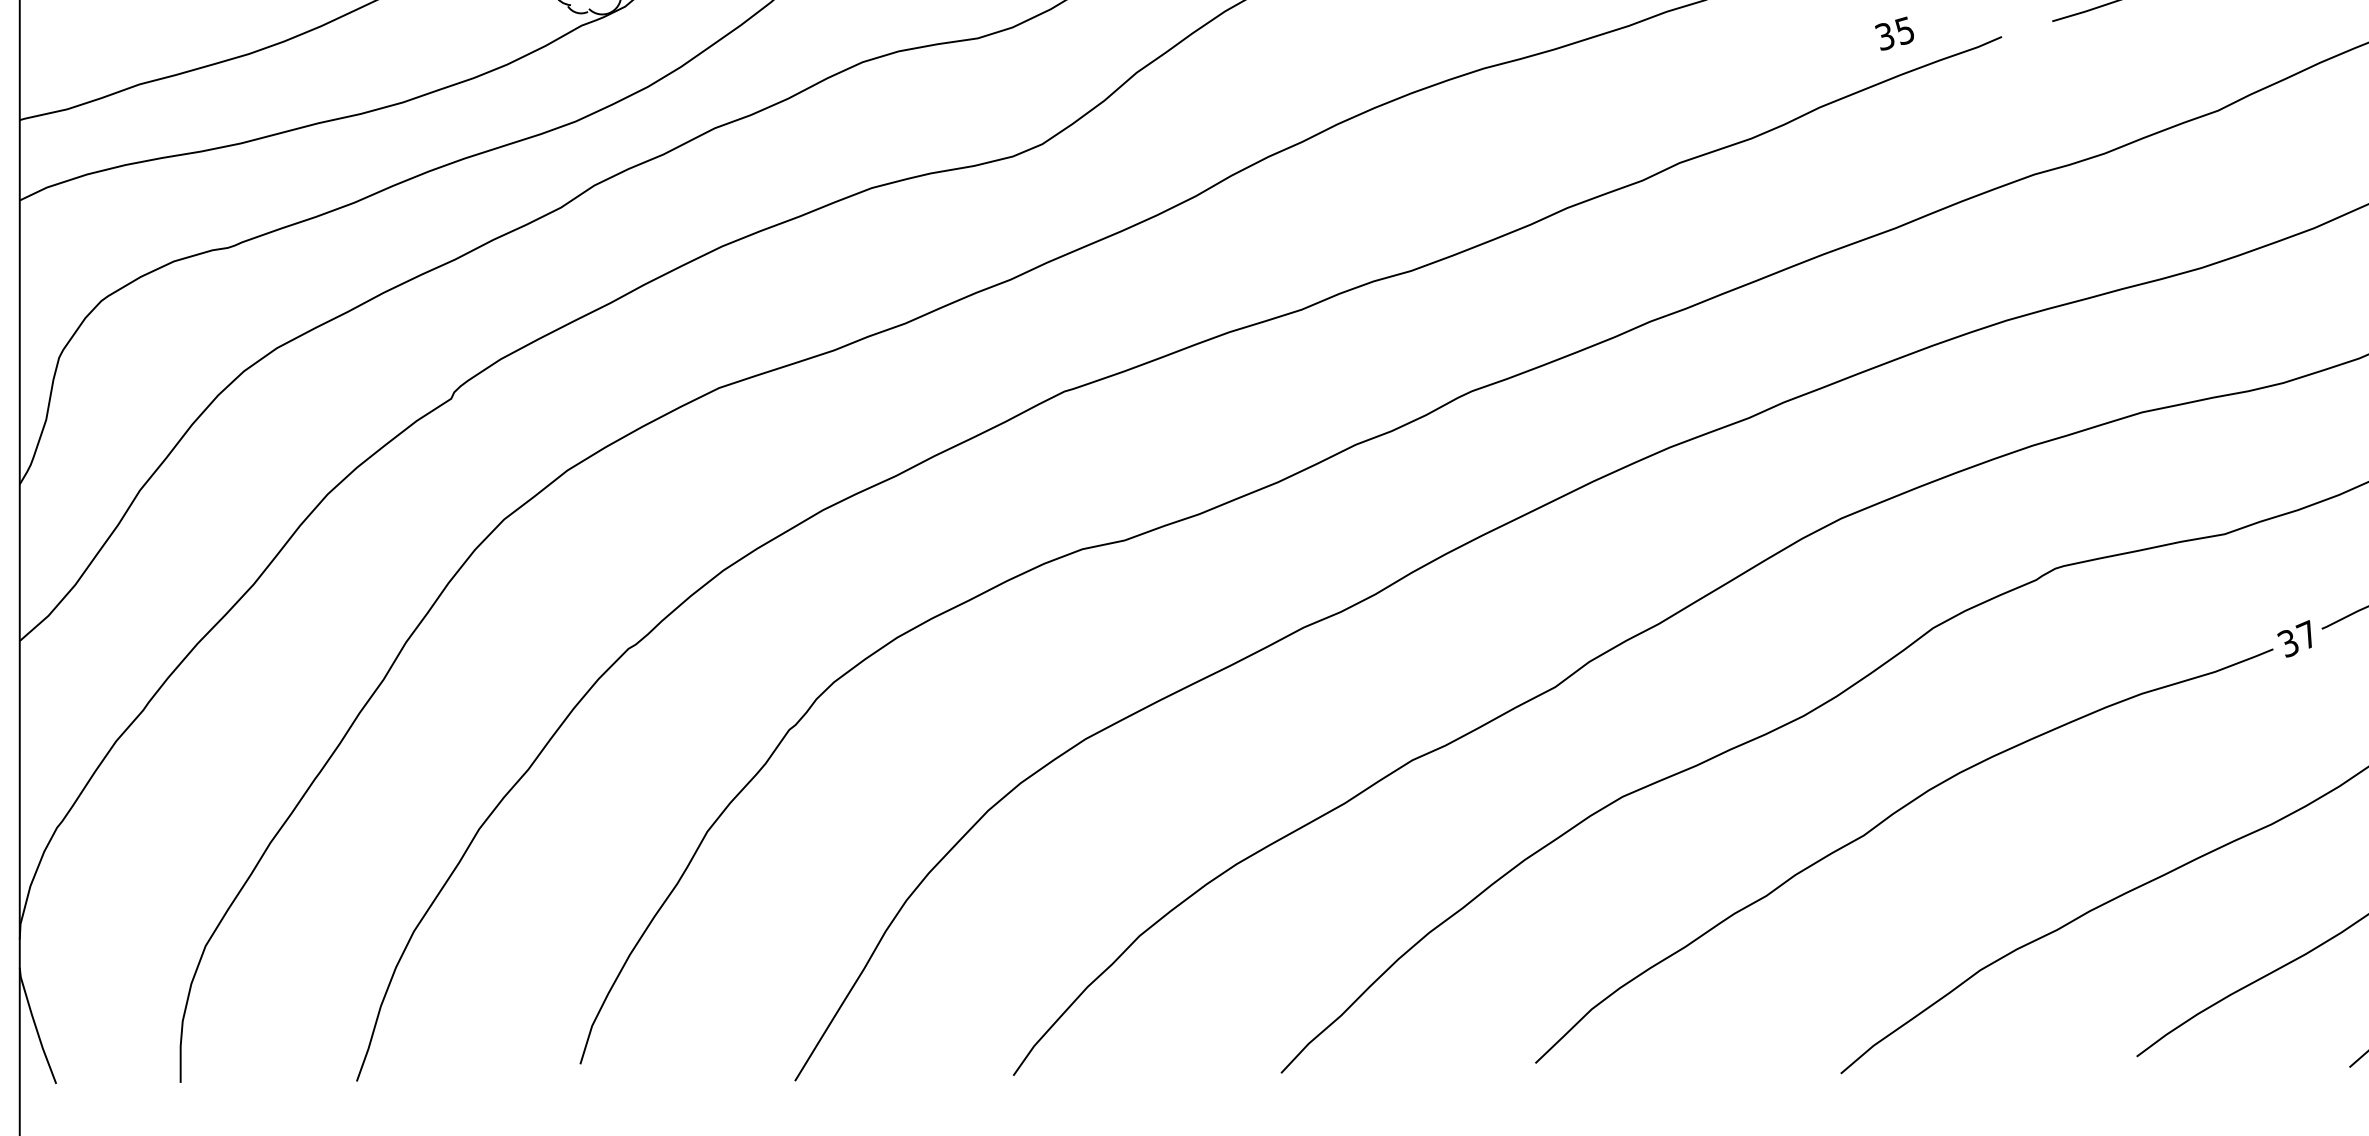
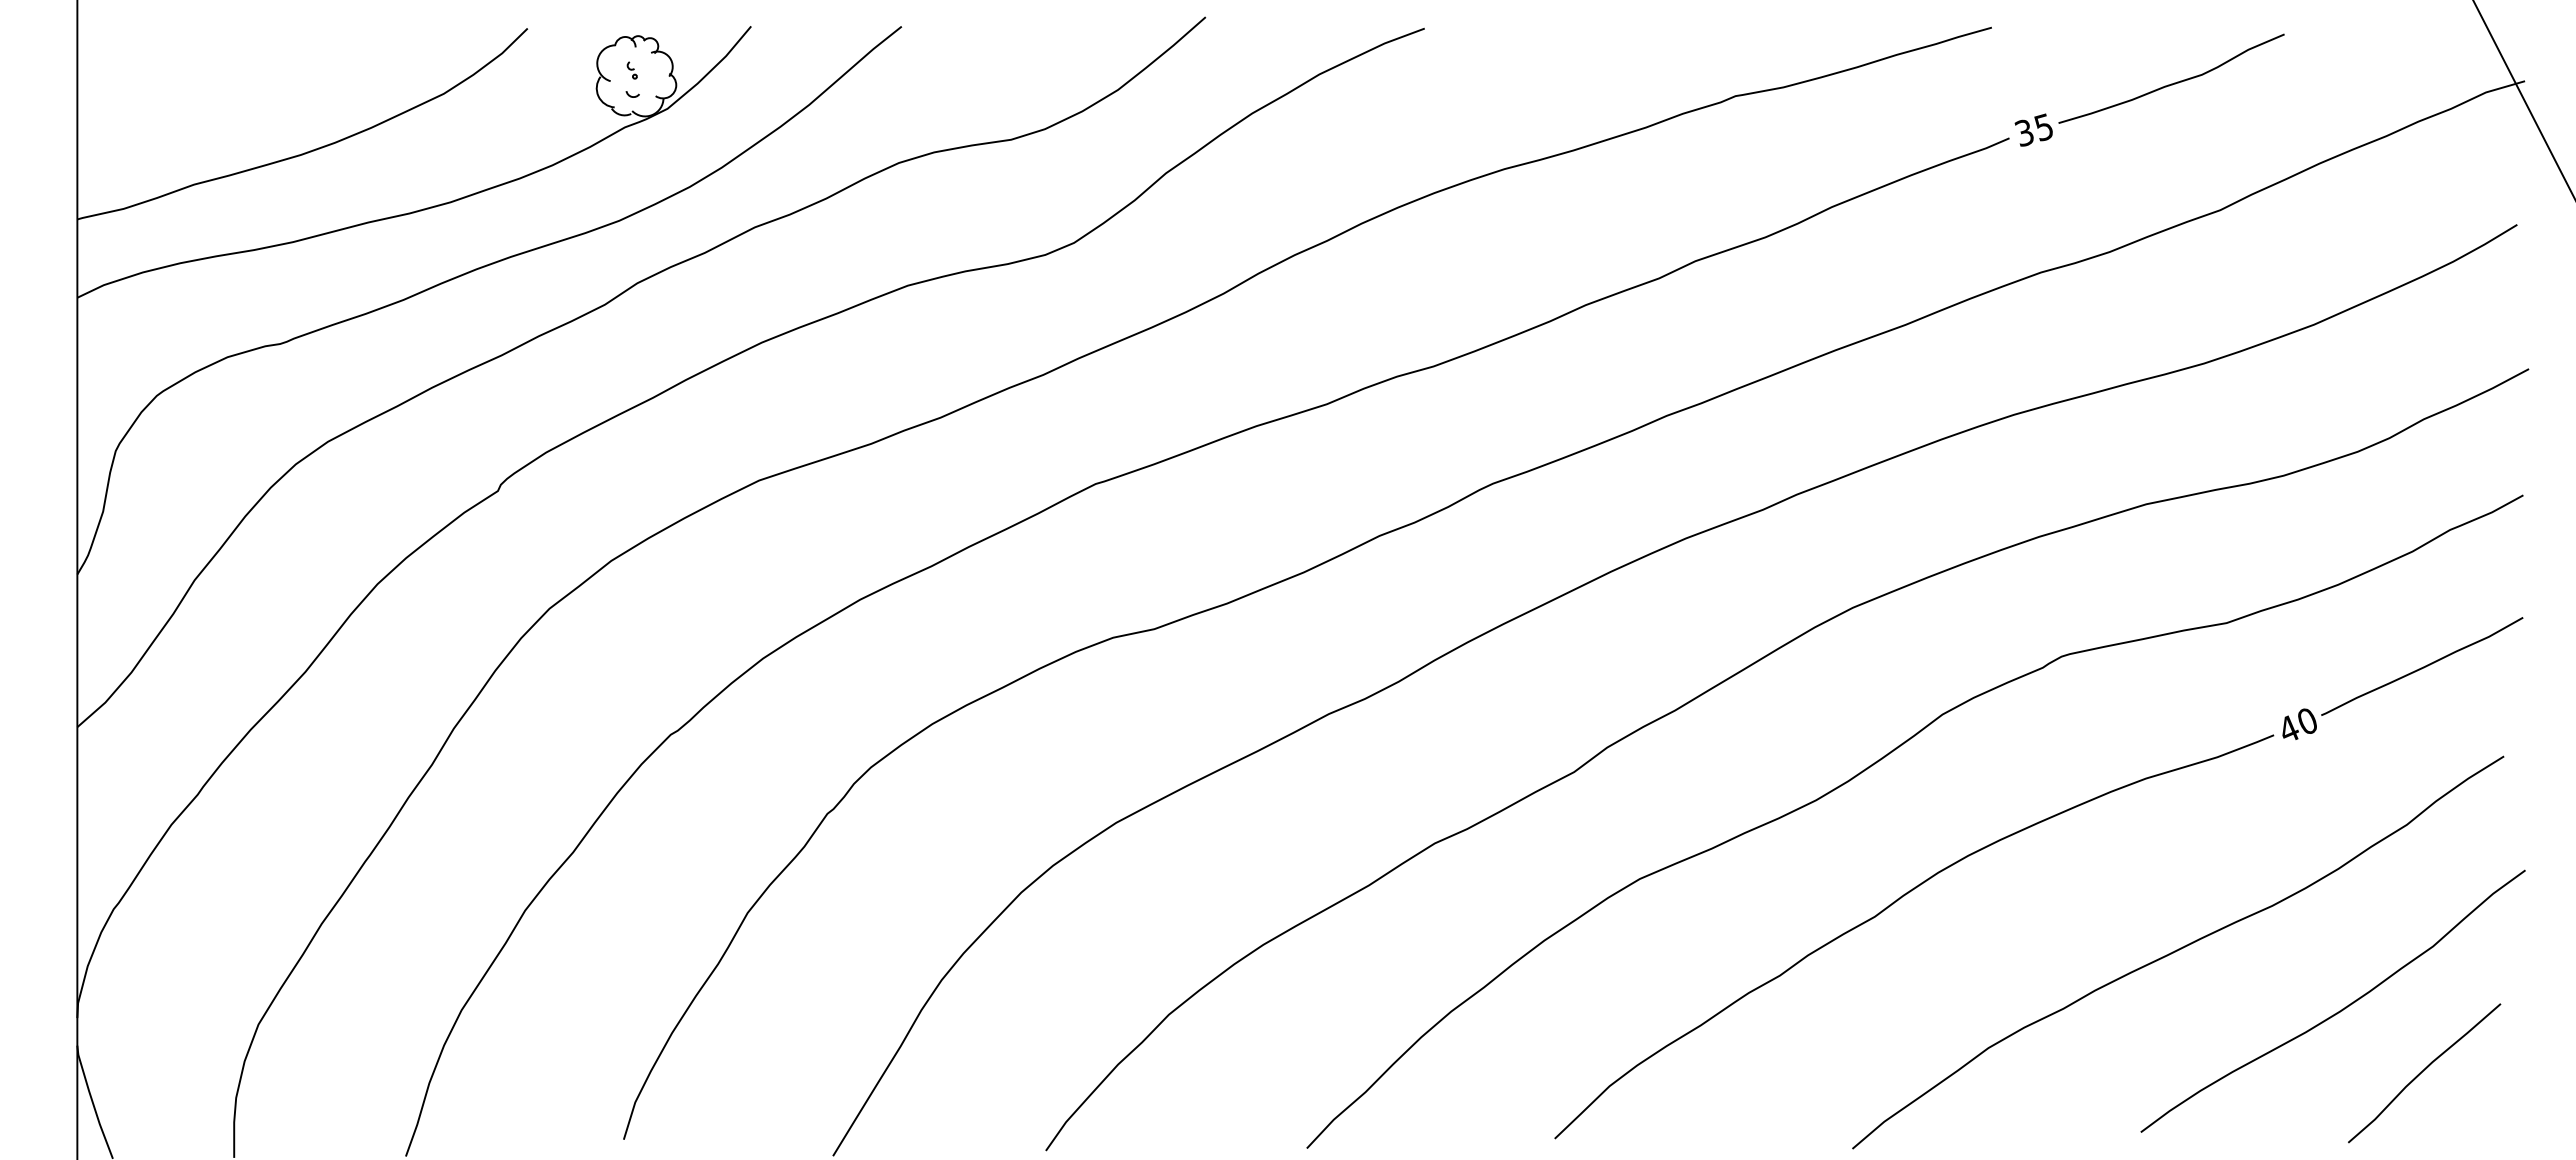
text: (1894, 32) -> (2033, 129), moved
text: (2296, 638) -> (2296, 724), 37 -> 40

